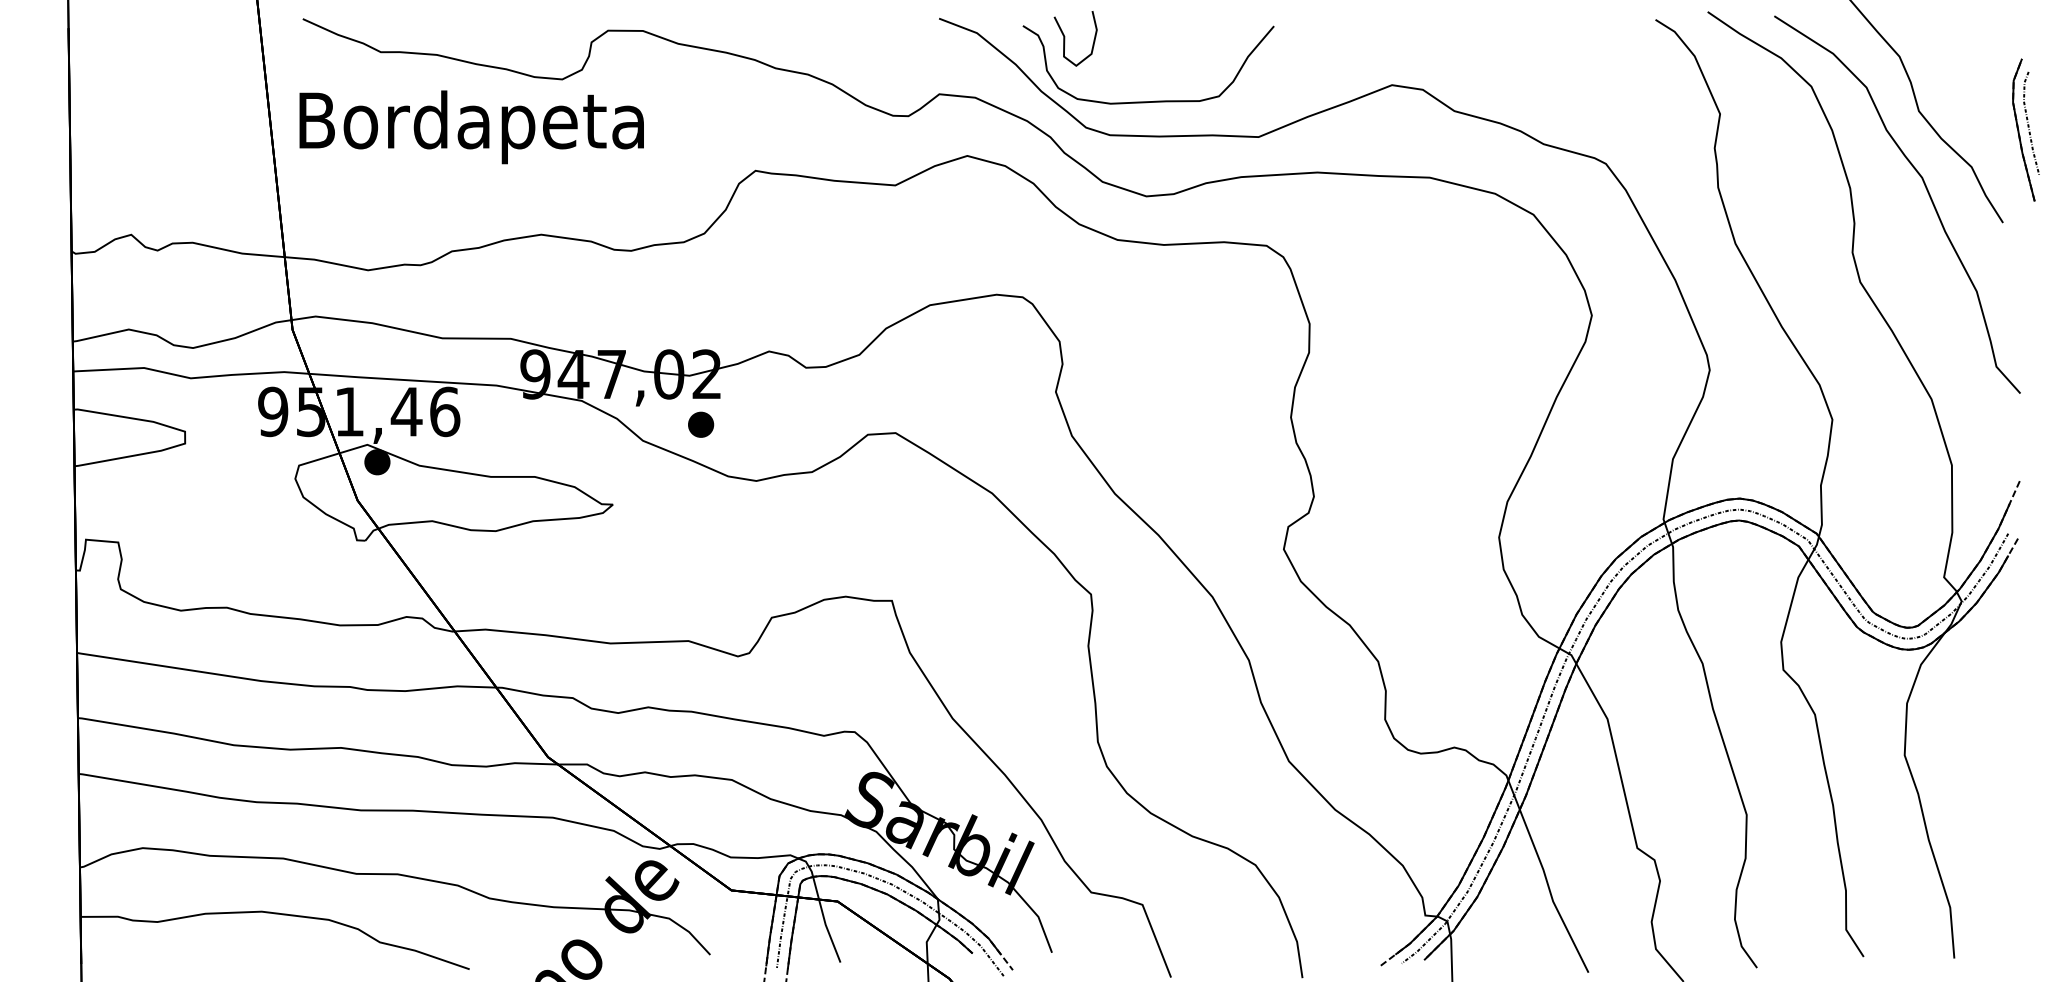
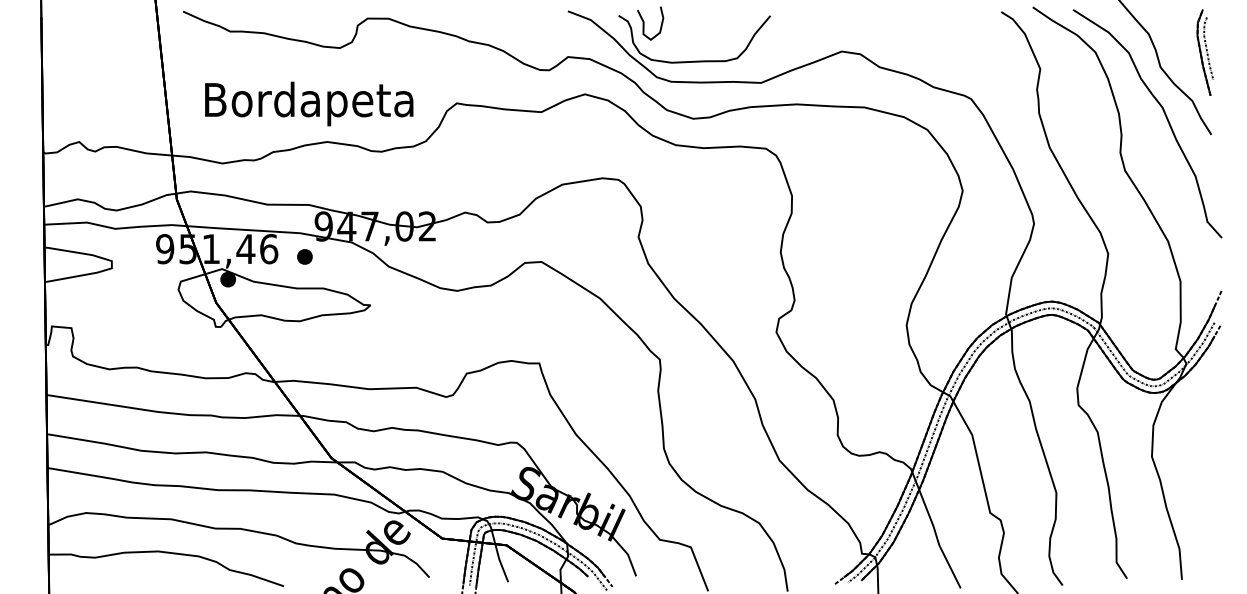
text: (472, 126) -> (309, 103), moved
part: (2024, 129) -> (1204, 52), moved
part: (700, 424) -> (304, 256), moved

